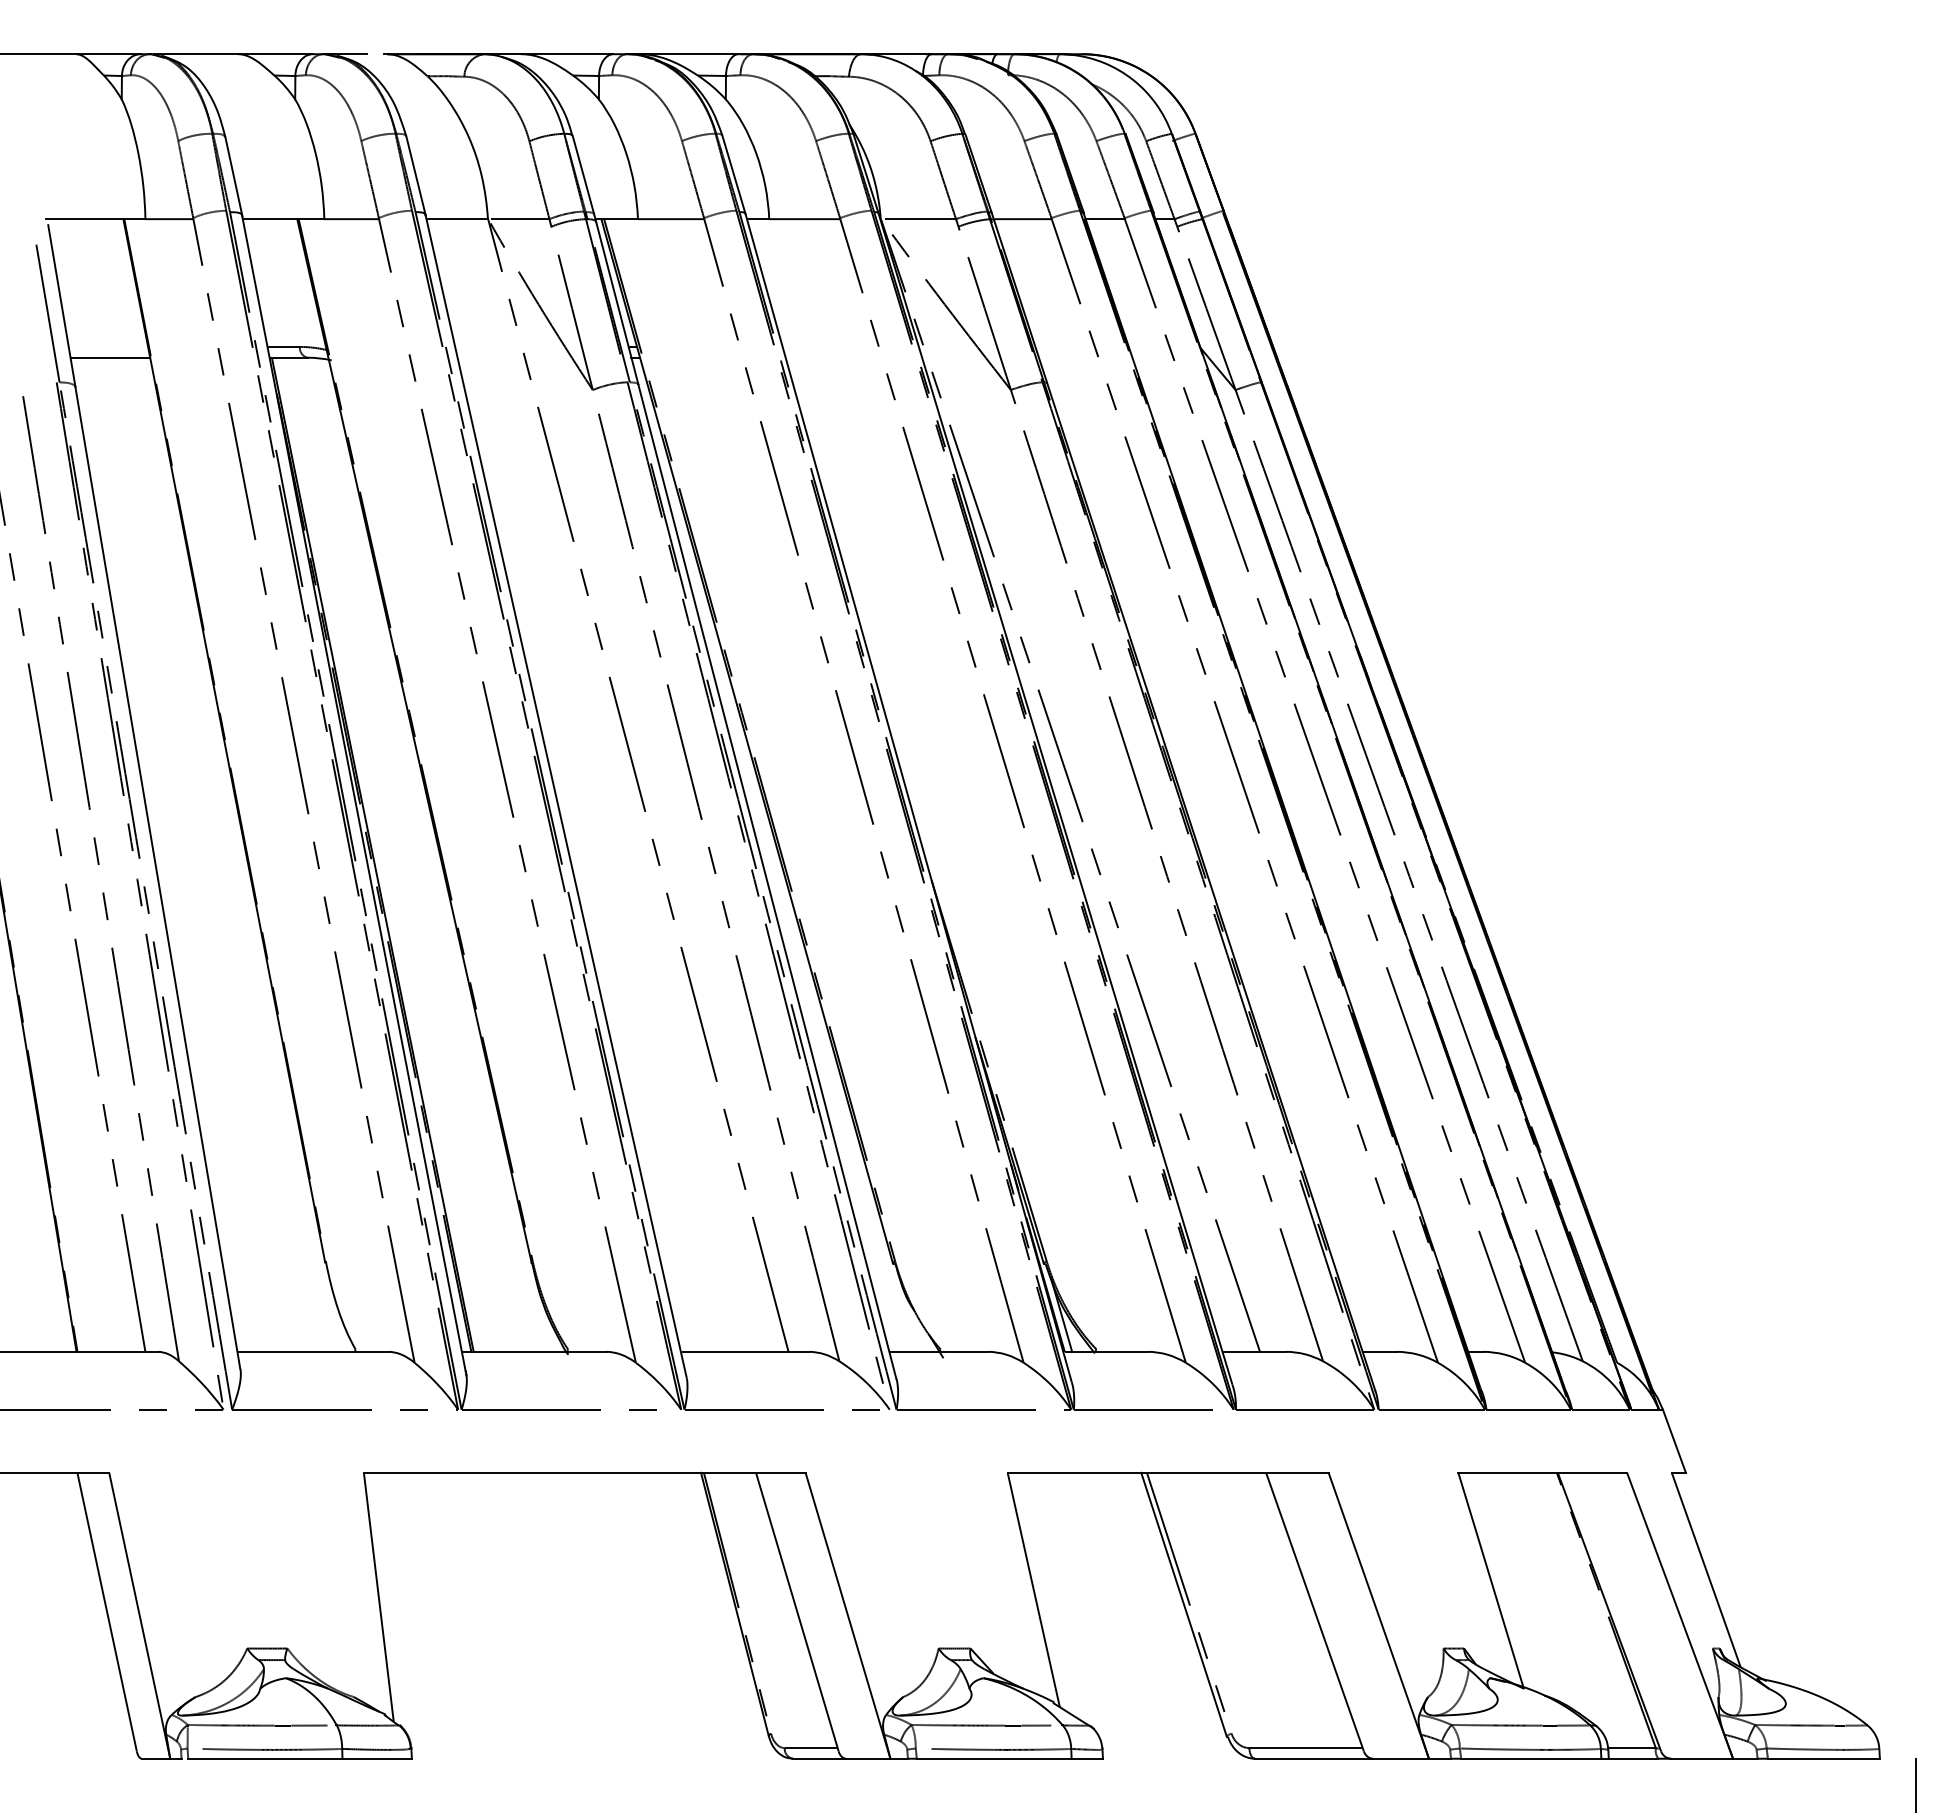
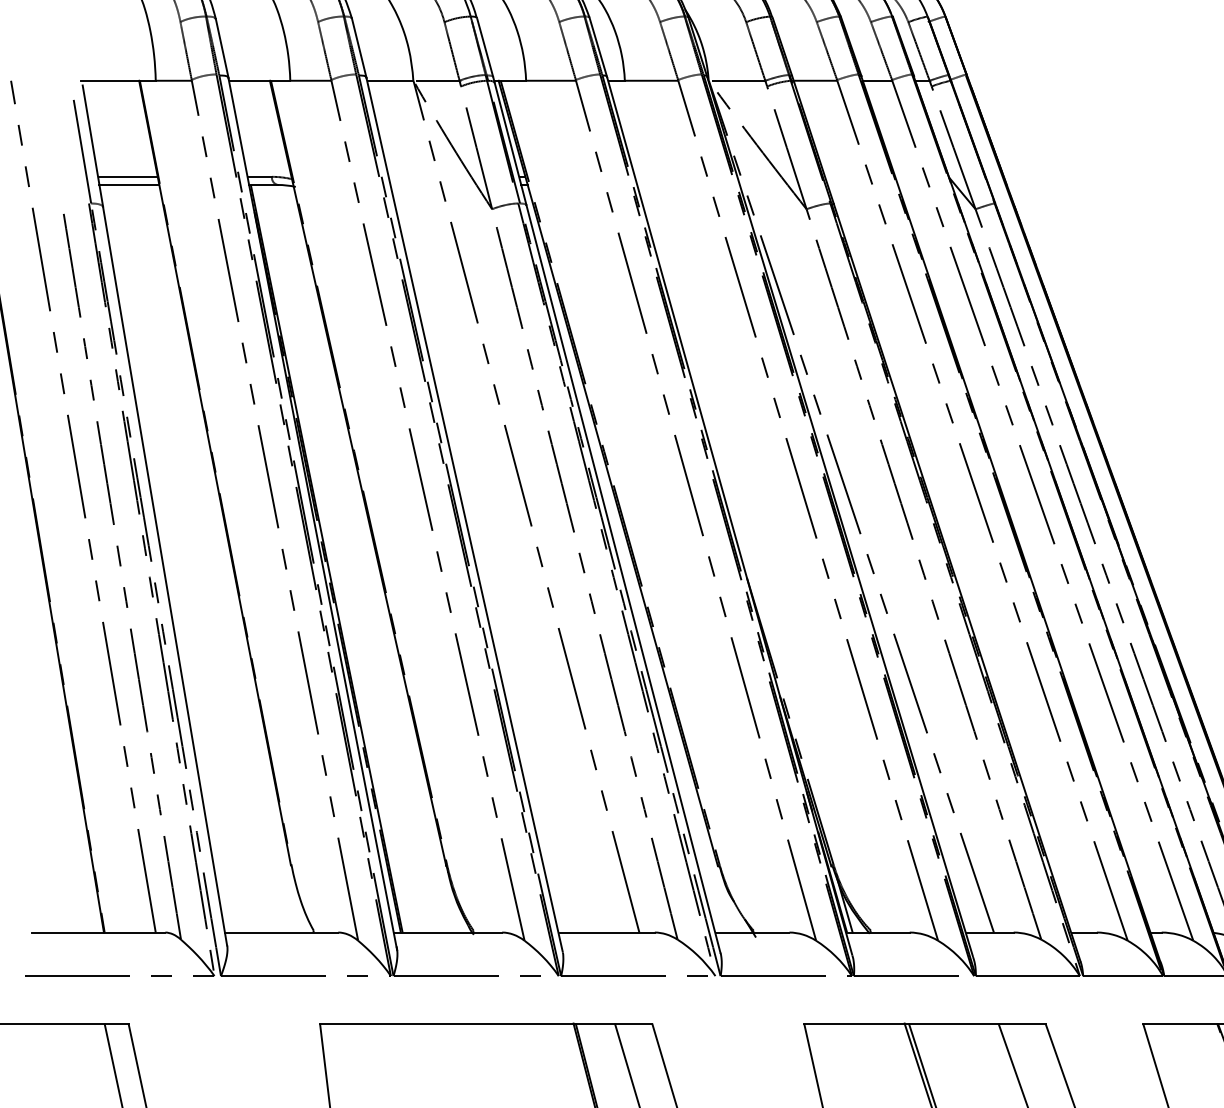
line: (108, 346) -> (127, 176), added

